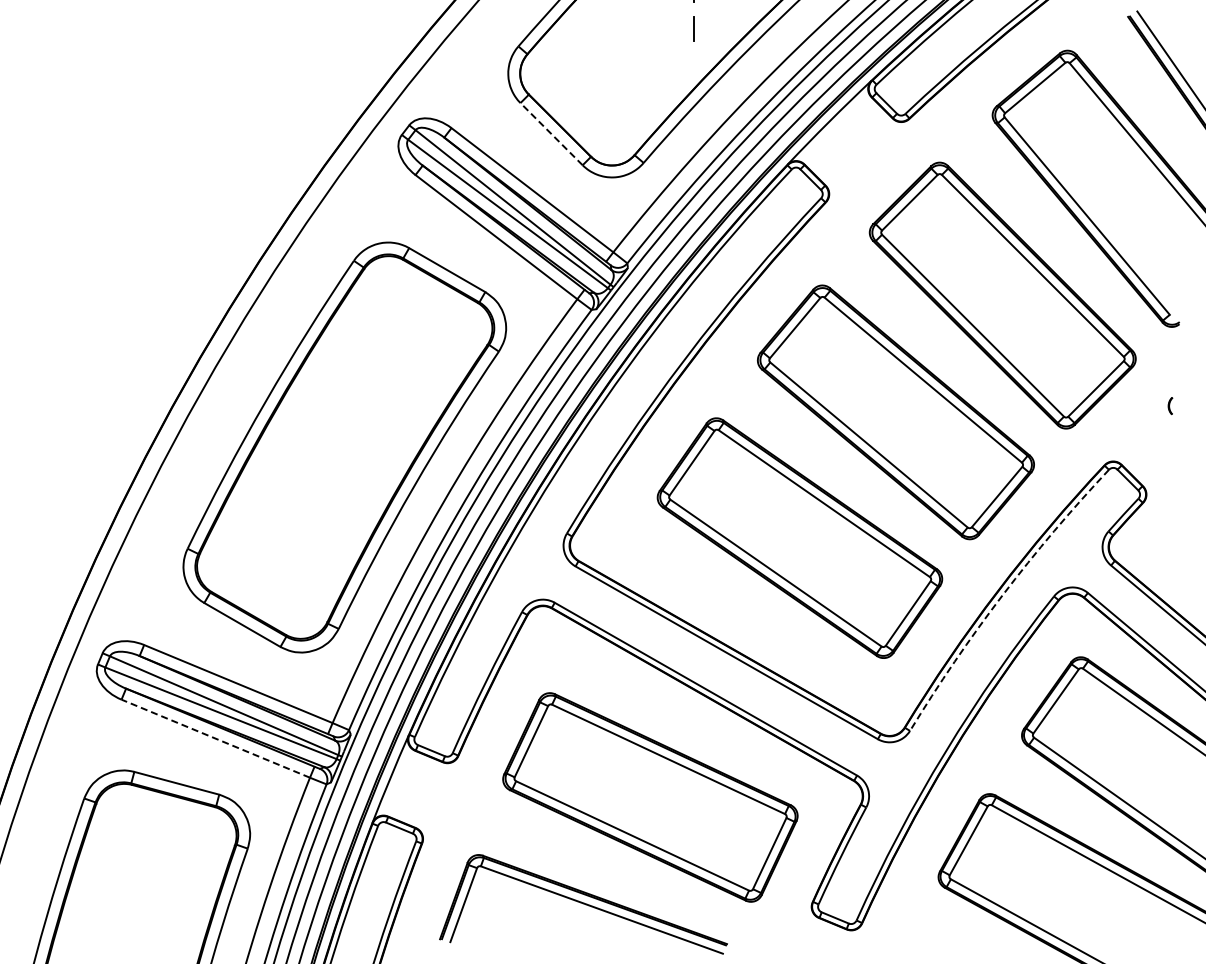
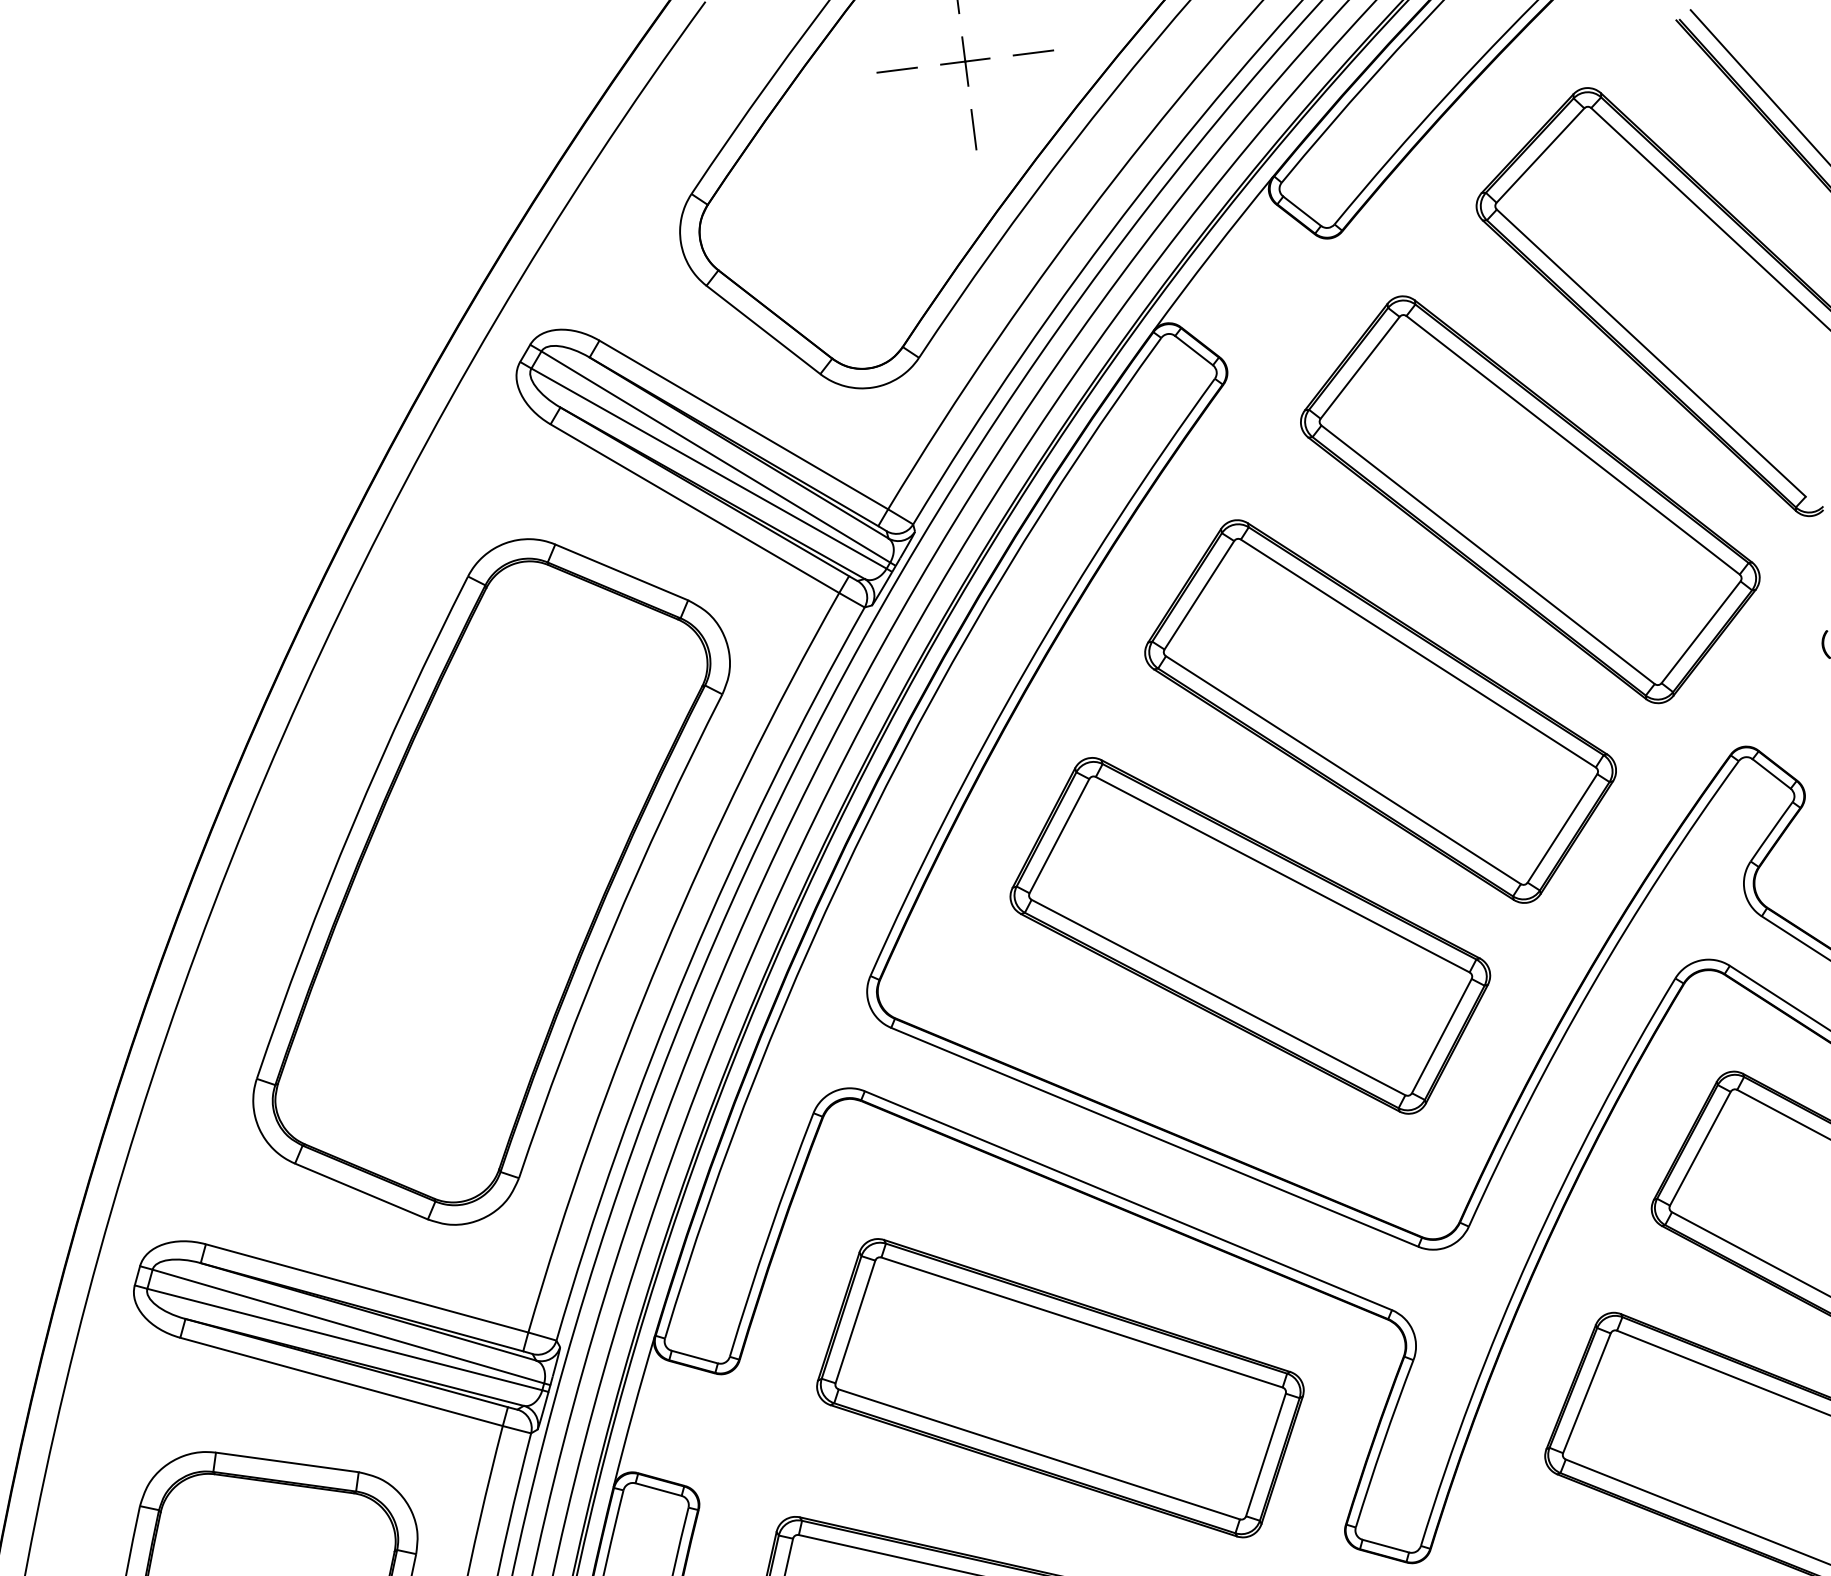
line: (551, 134) -> (763, 330), dashed -> solid
arc: (1002, 595) -> (1591, 987), dashed -> solid
line: (215, 738) -> (341, 1381), dashed -> solid

